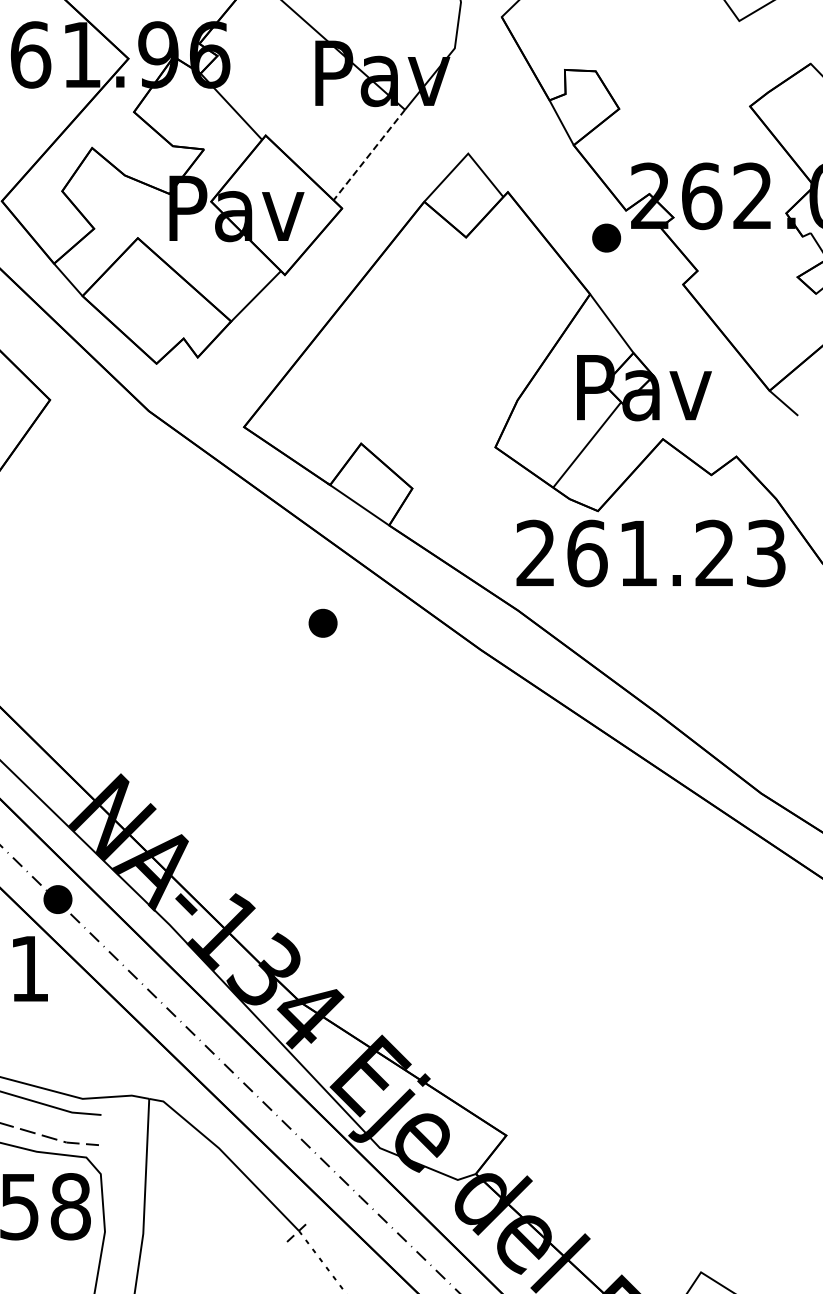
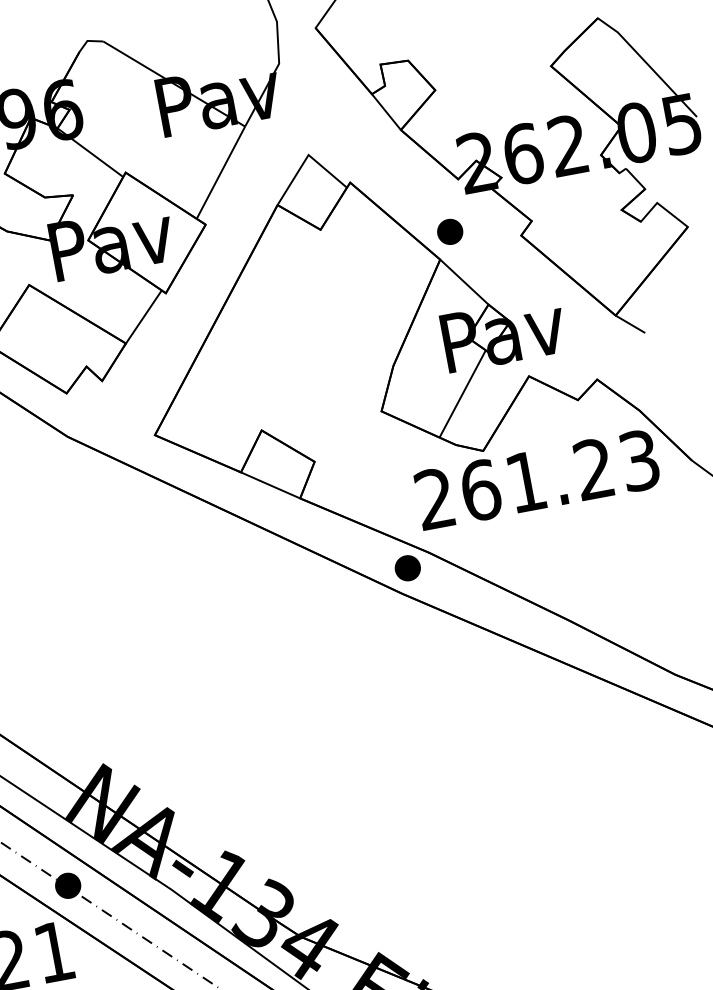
line: (369, 155) -> (221, 173), dashed -> solid
part: (606, 237) -> (449, 231), moved
part: (322, 622) -> (407, 567), moved

